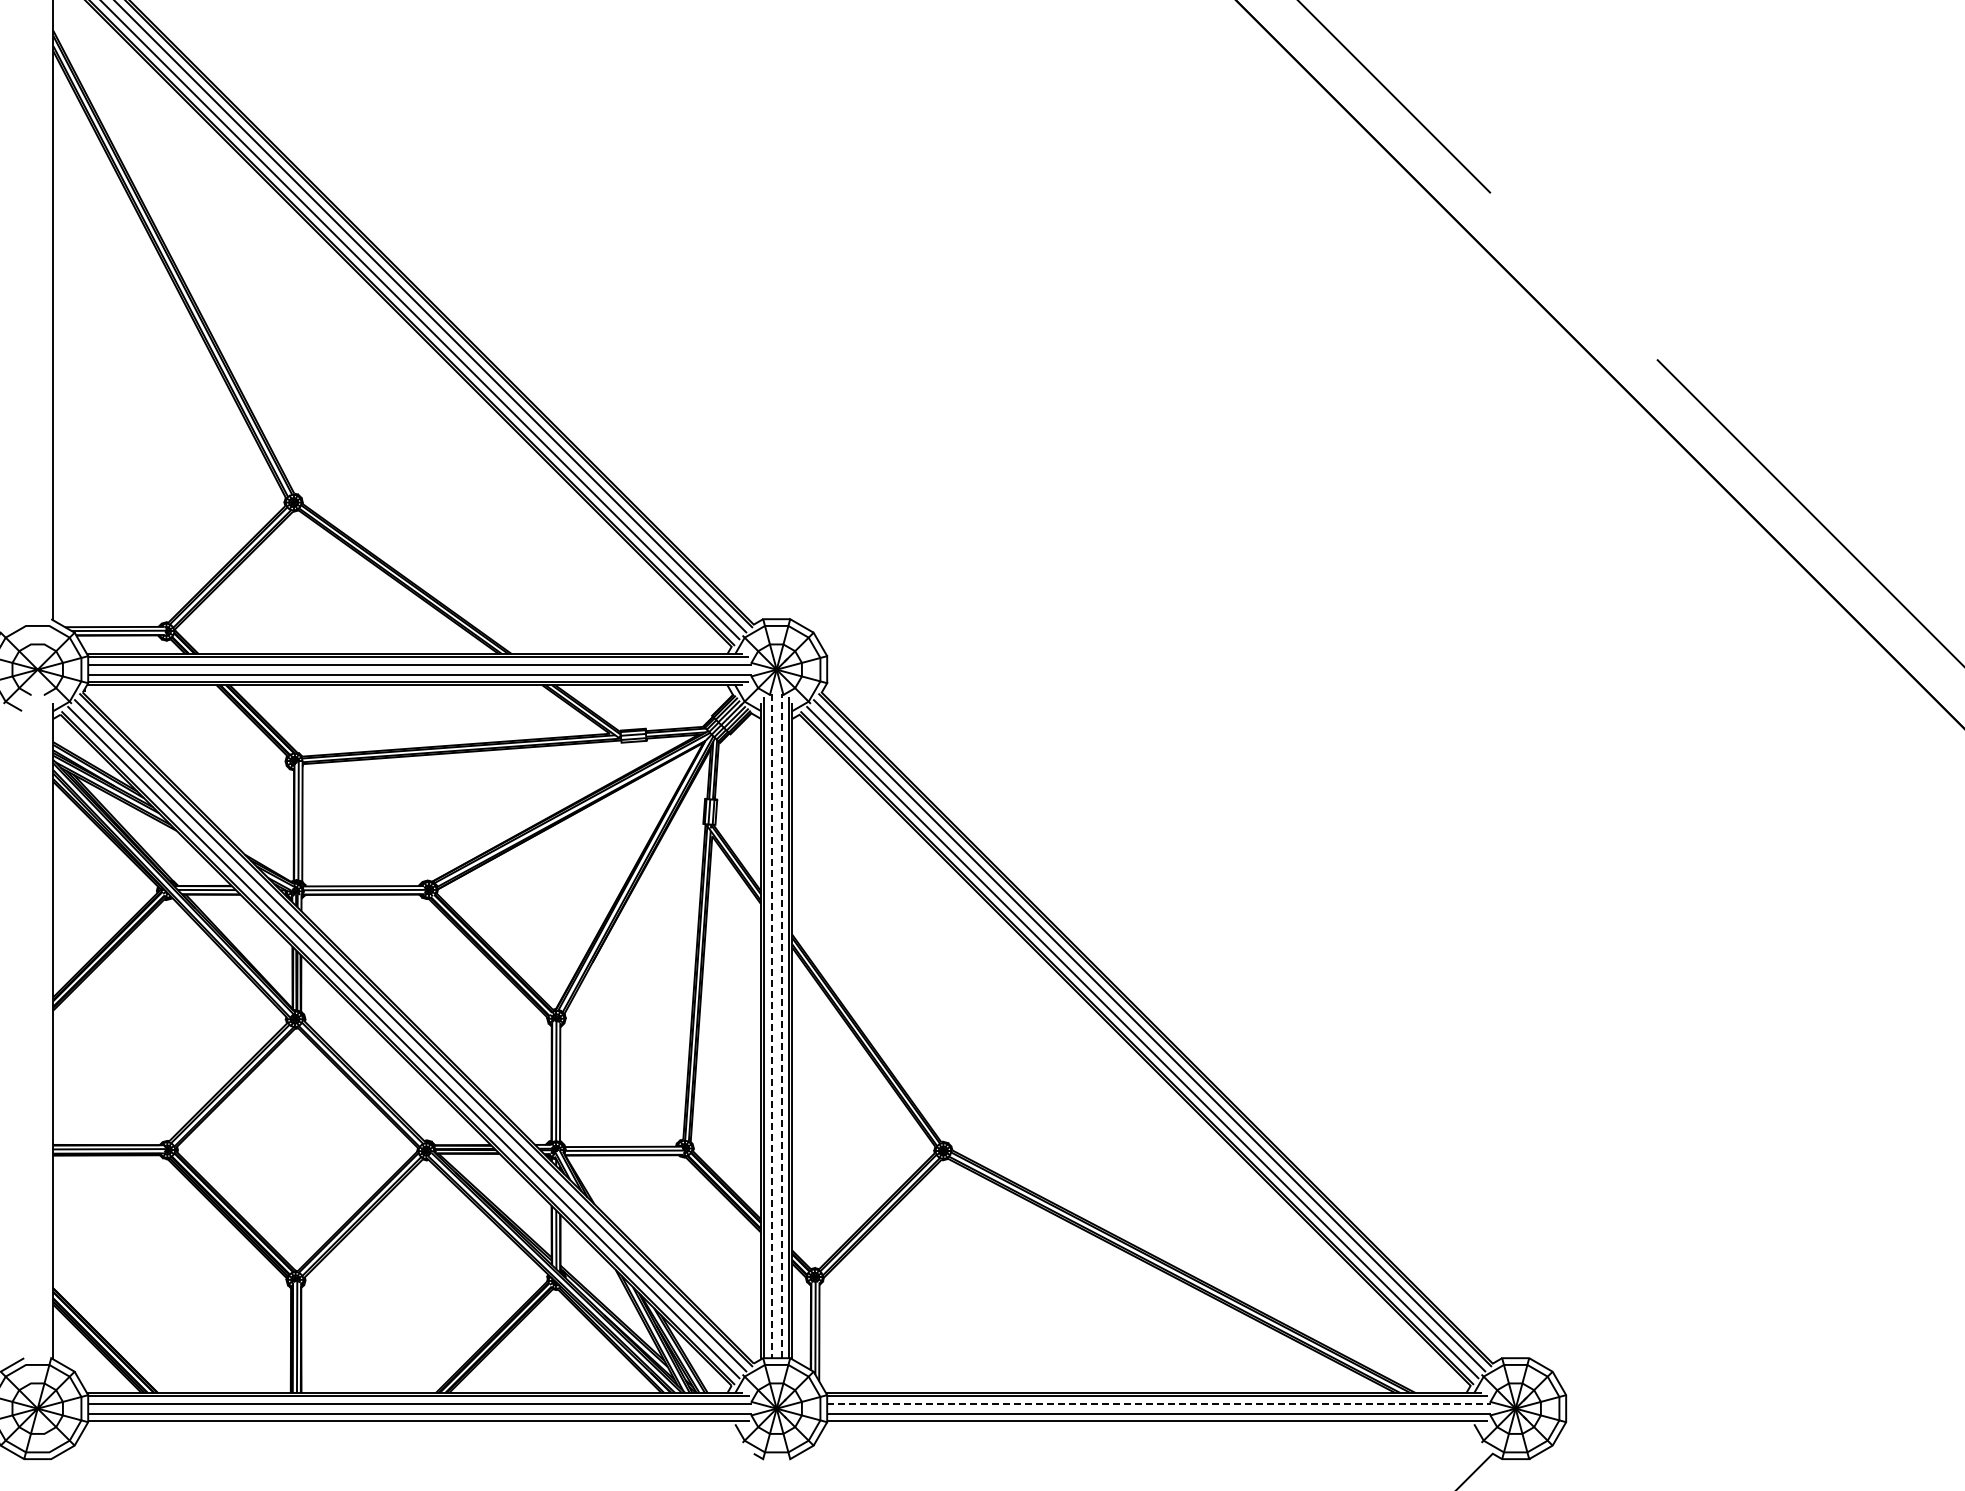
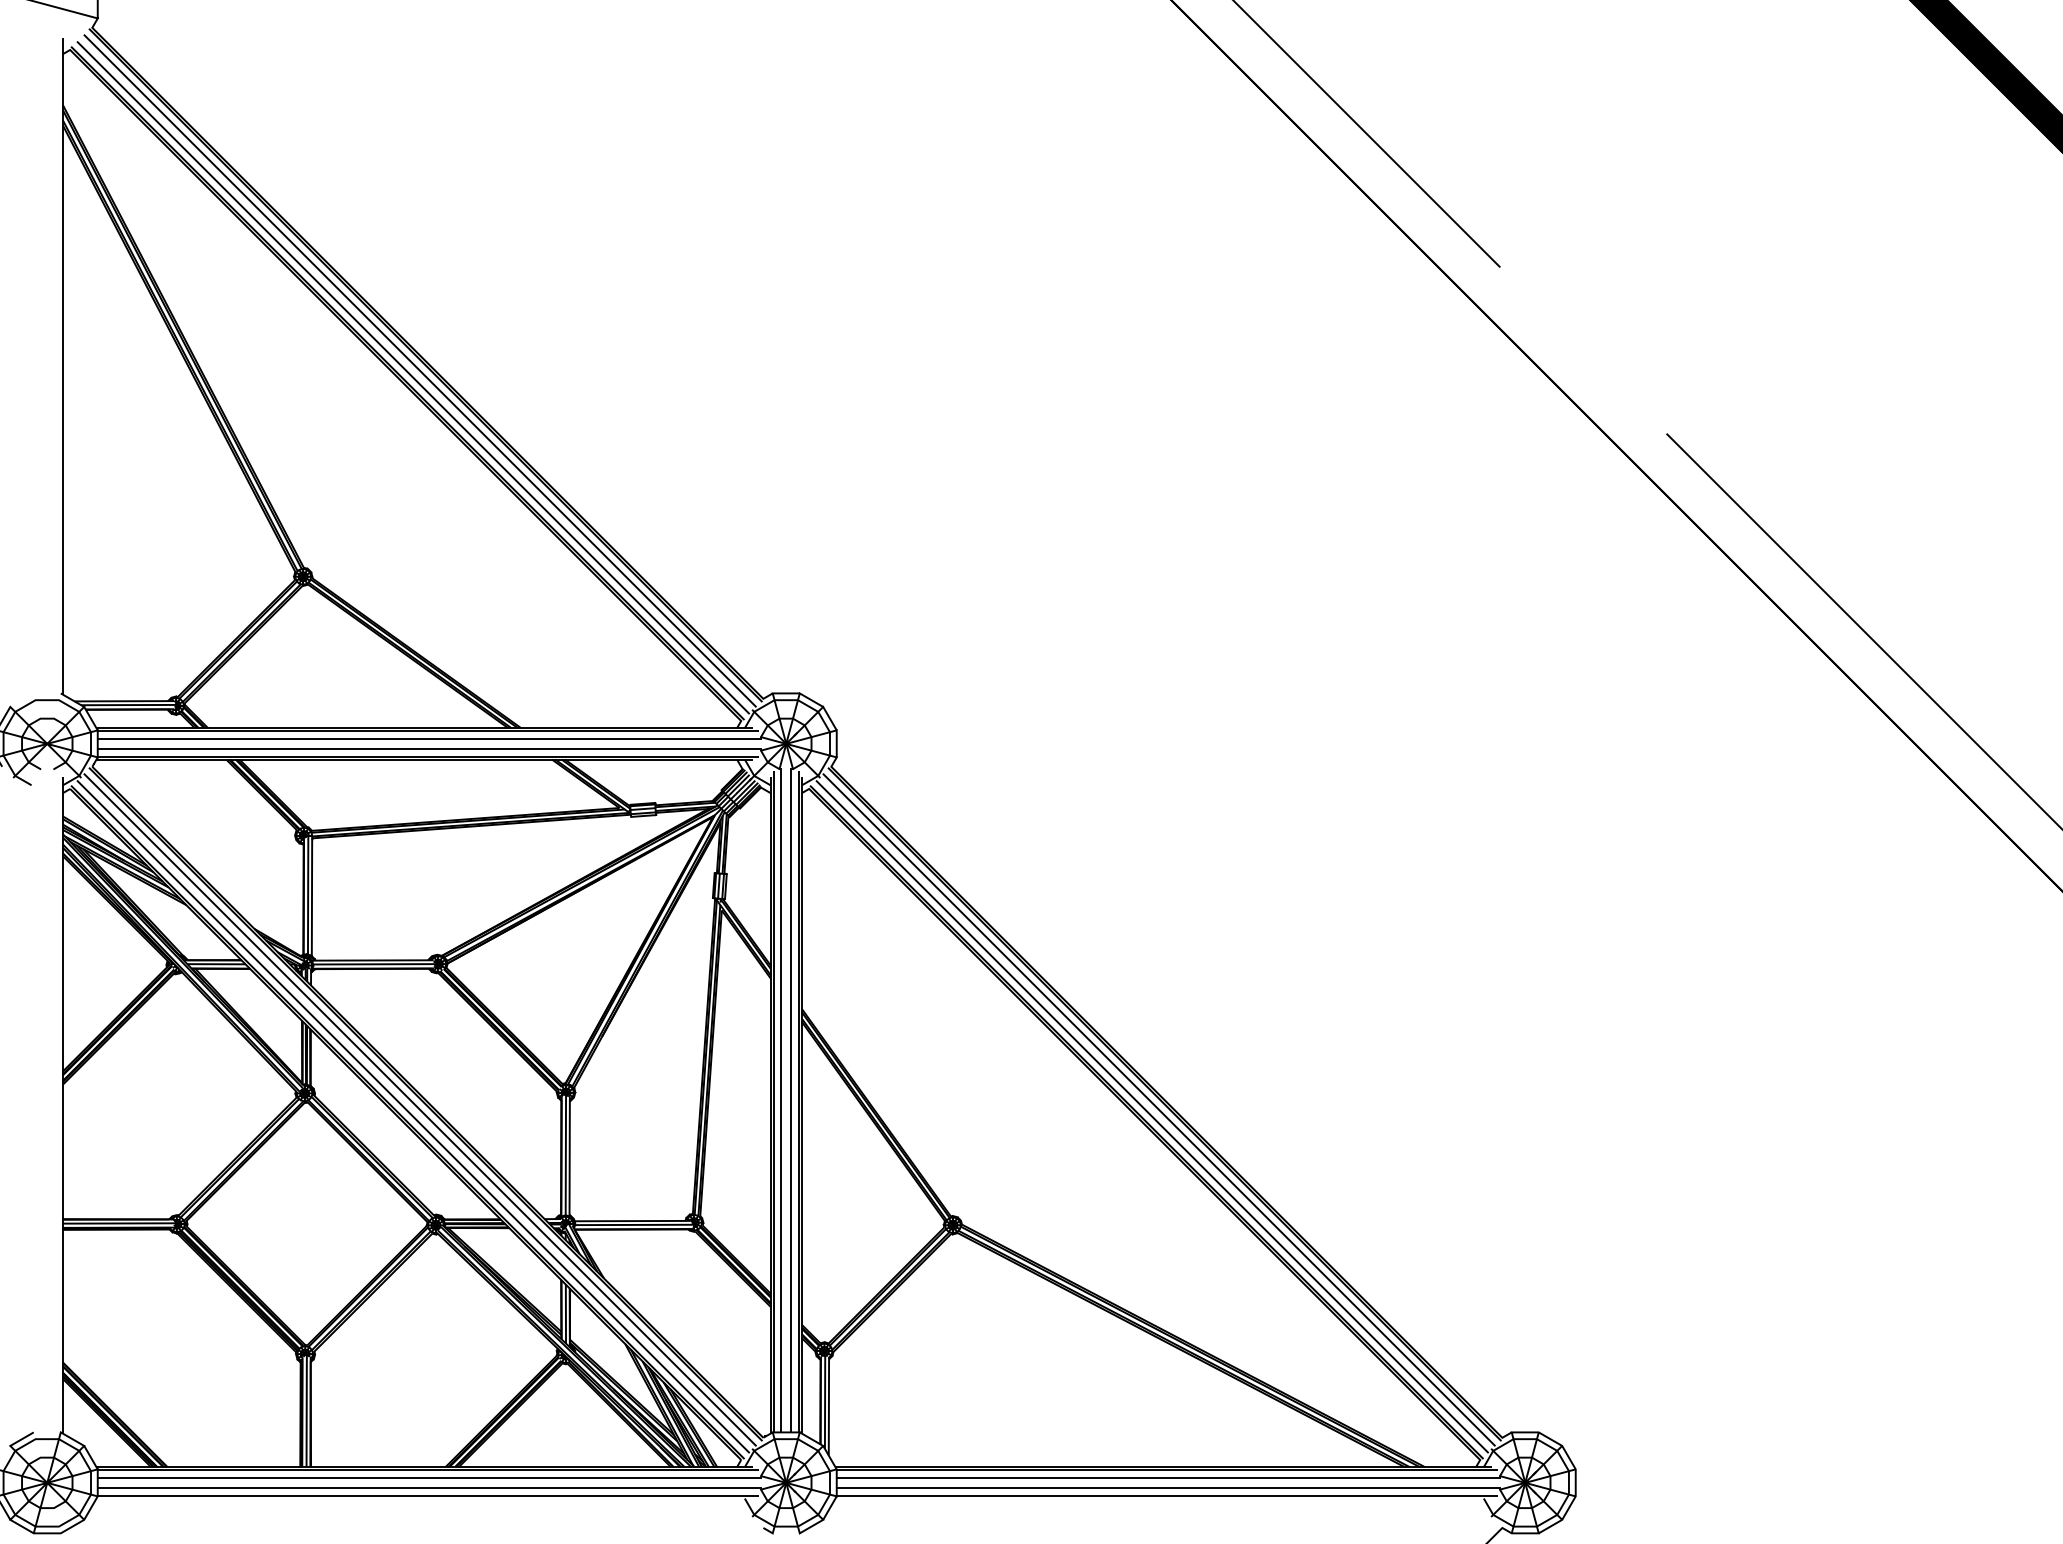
line: (781, 1025) -> (791, 1099), dashed -> solid
line: (771, 1026) -> (781, 1100), dashed -> solid
line: (1159, 1404) -> (1169, 1478), dashed -> solid

